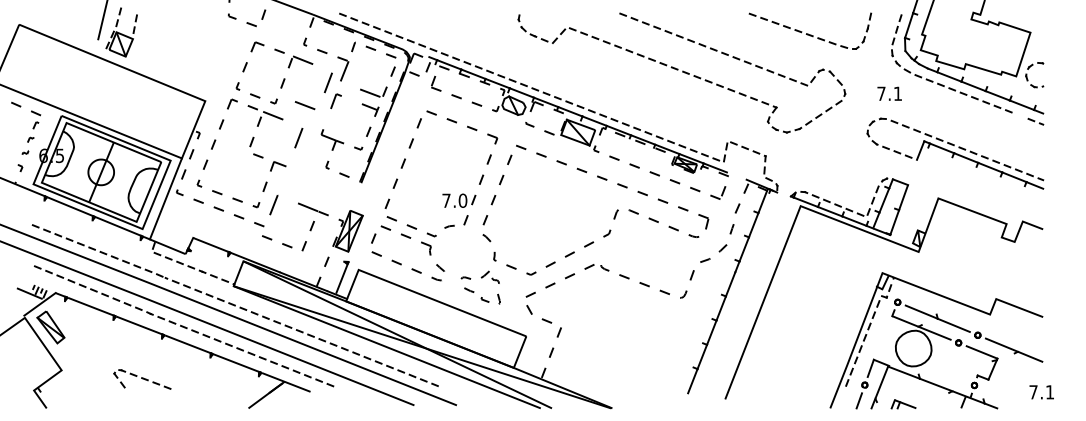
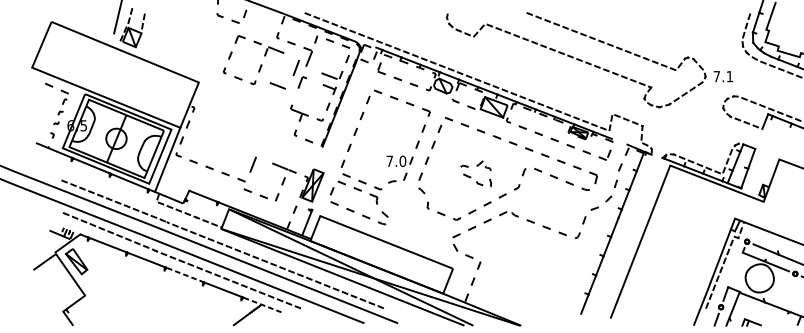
part: (810, 30) -> (678, 26), removed
text: (889, 93) -> (723, 76), moved
part: (249, 153) -> (233, 123), removed
part: (474, 291) -> (471, 176), moved
line: (190, 345) -> (187, 275), solid -> dashed
part: (142, 379) -> (149, 302), removed
line: (285, 382) -> (262, 305), solid -> dashed

